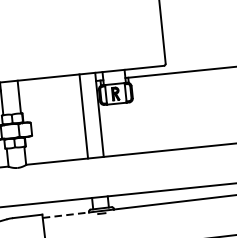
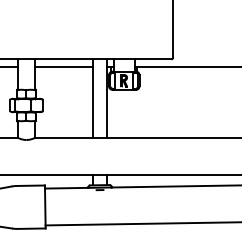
line: (49, 85) -> (63, 66), added
line: (65, 215) -> (66, 188), dashed -> solid

